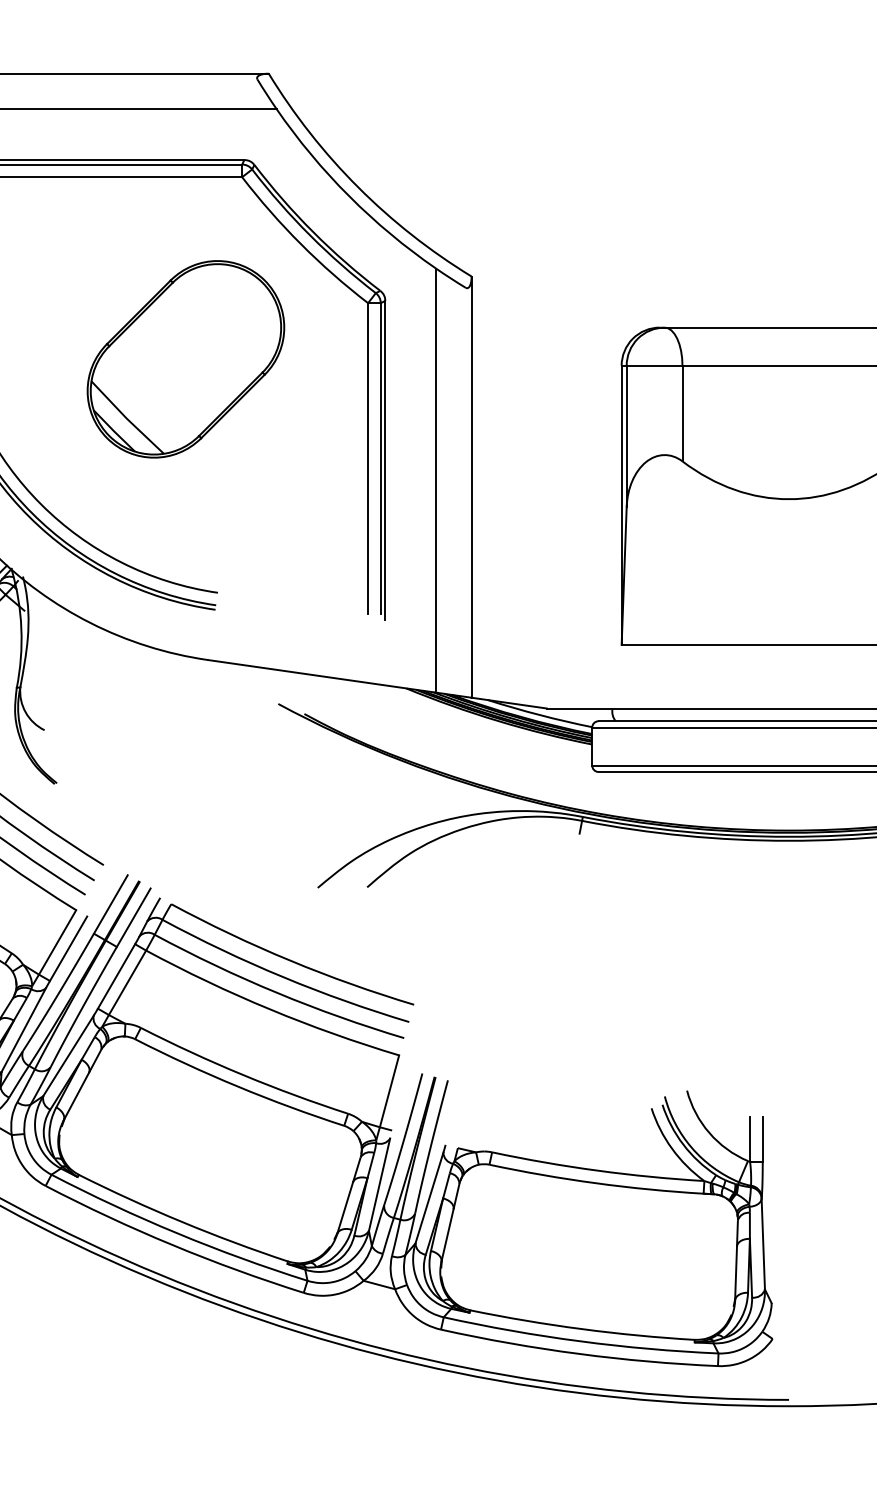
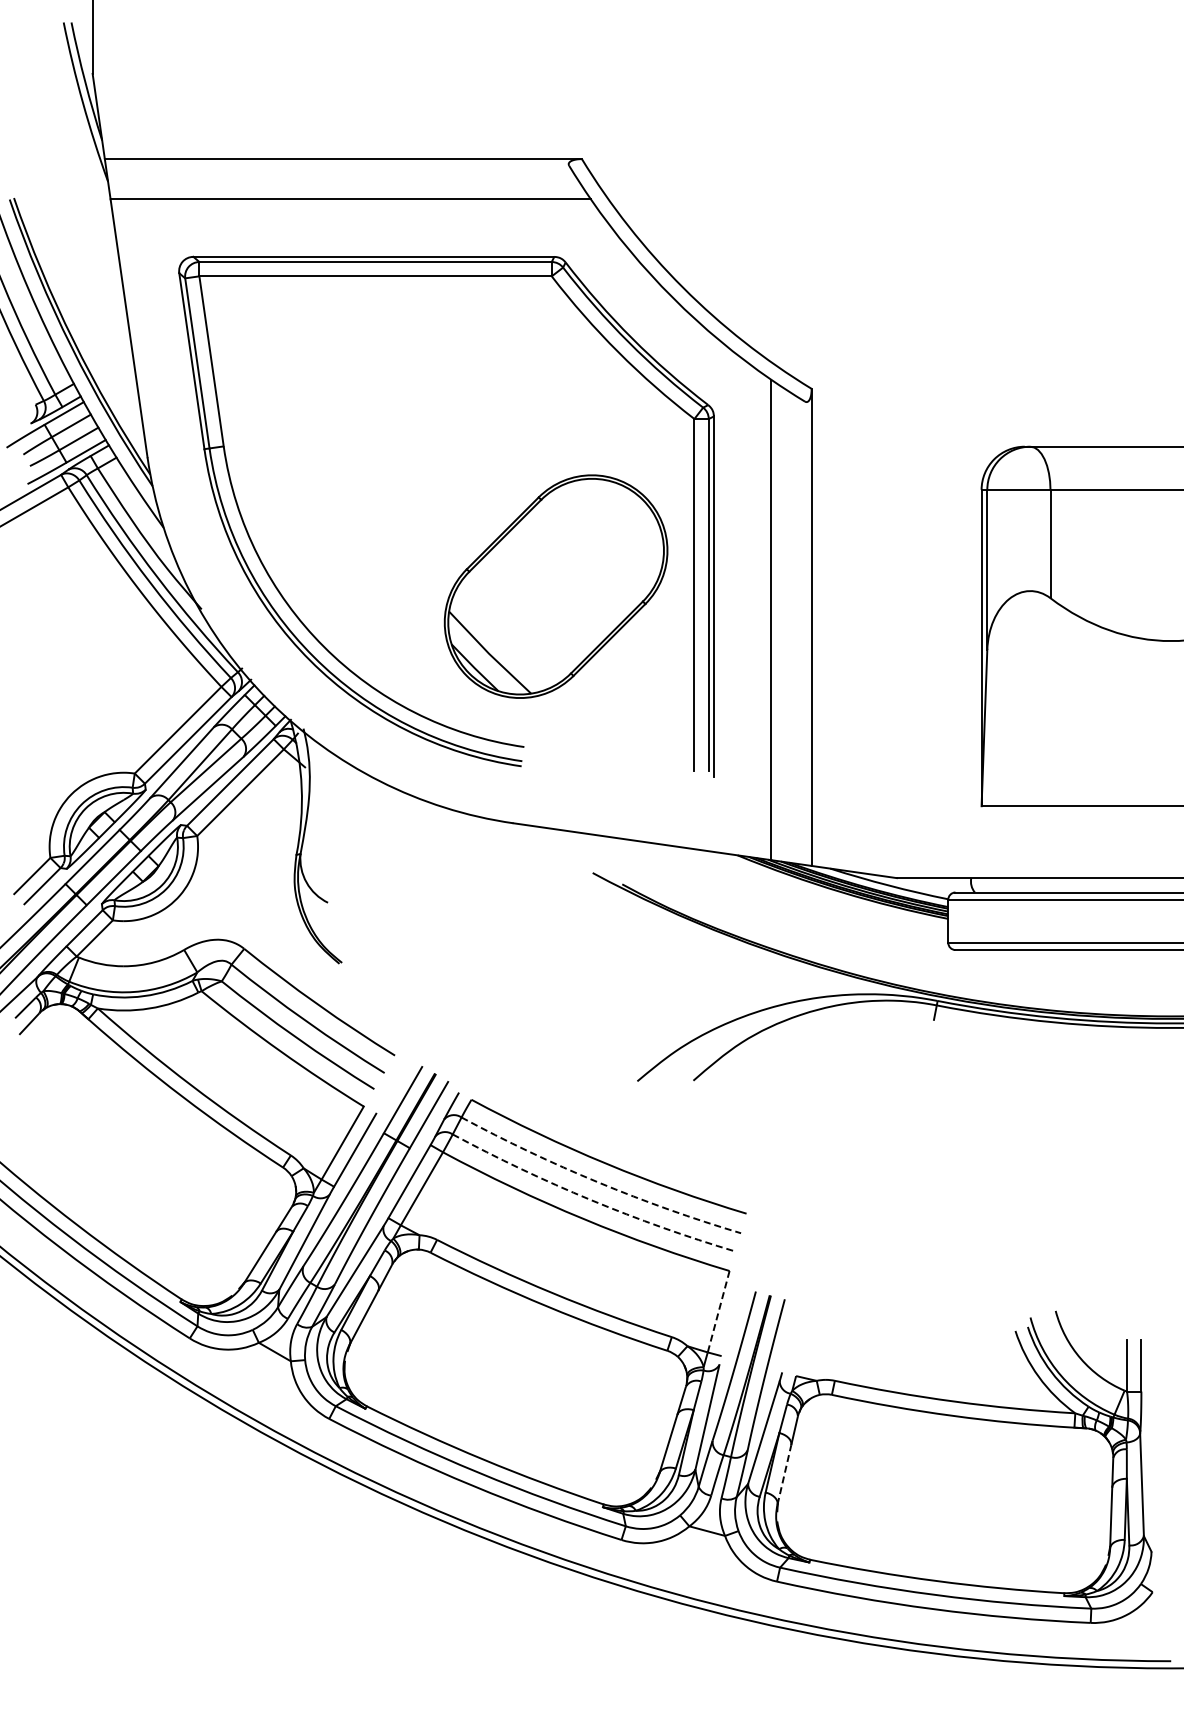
part: (185, 359) -> (555, 586), moved
arc: (283, 977) -> (598, 1182), solid -> dashed
arc: (277, 993) -> (591, 1200), solid -> dashed
line: (389, 1092) -> (718, 1312), solid -> dashed
line: (447, 1235) -> (784, 1475), solid -> dashed

